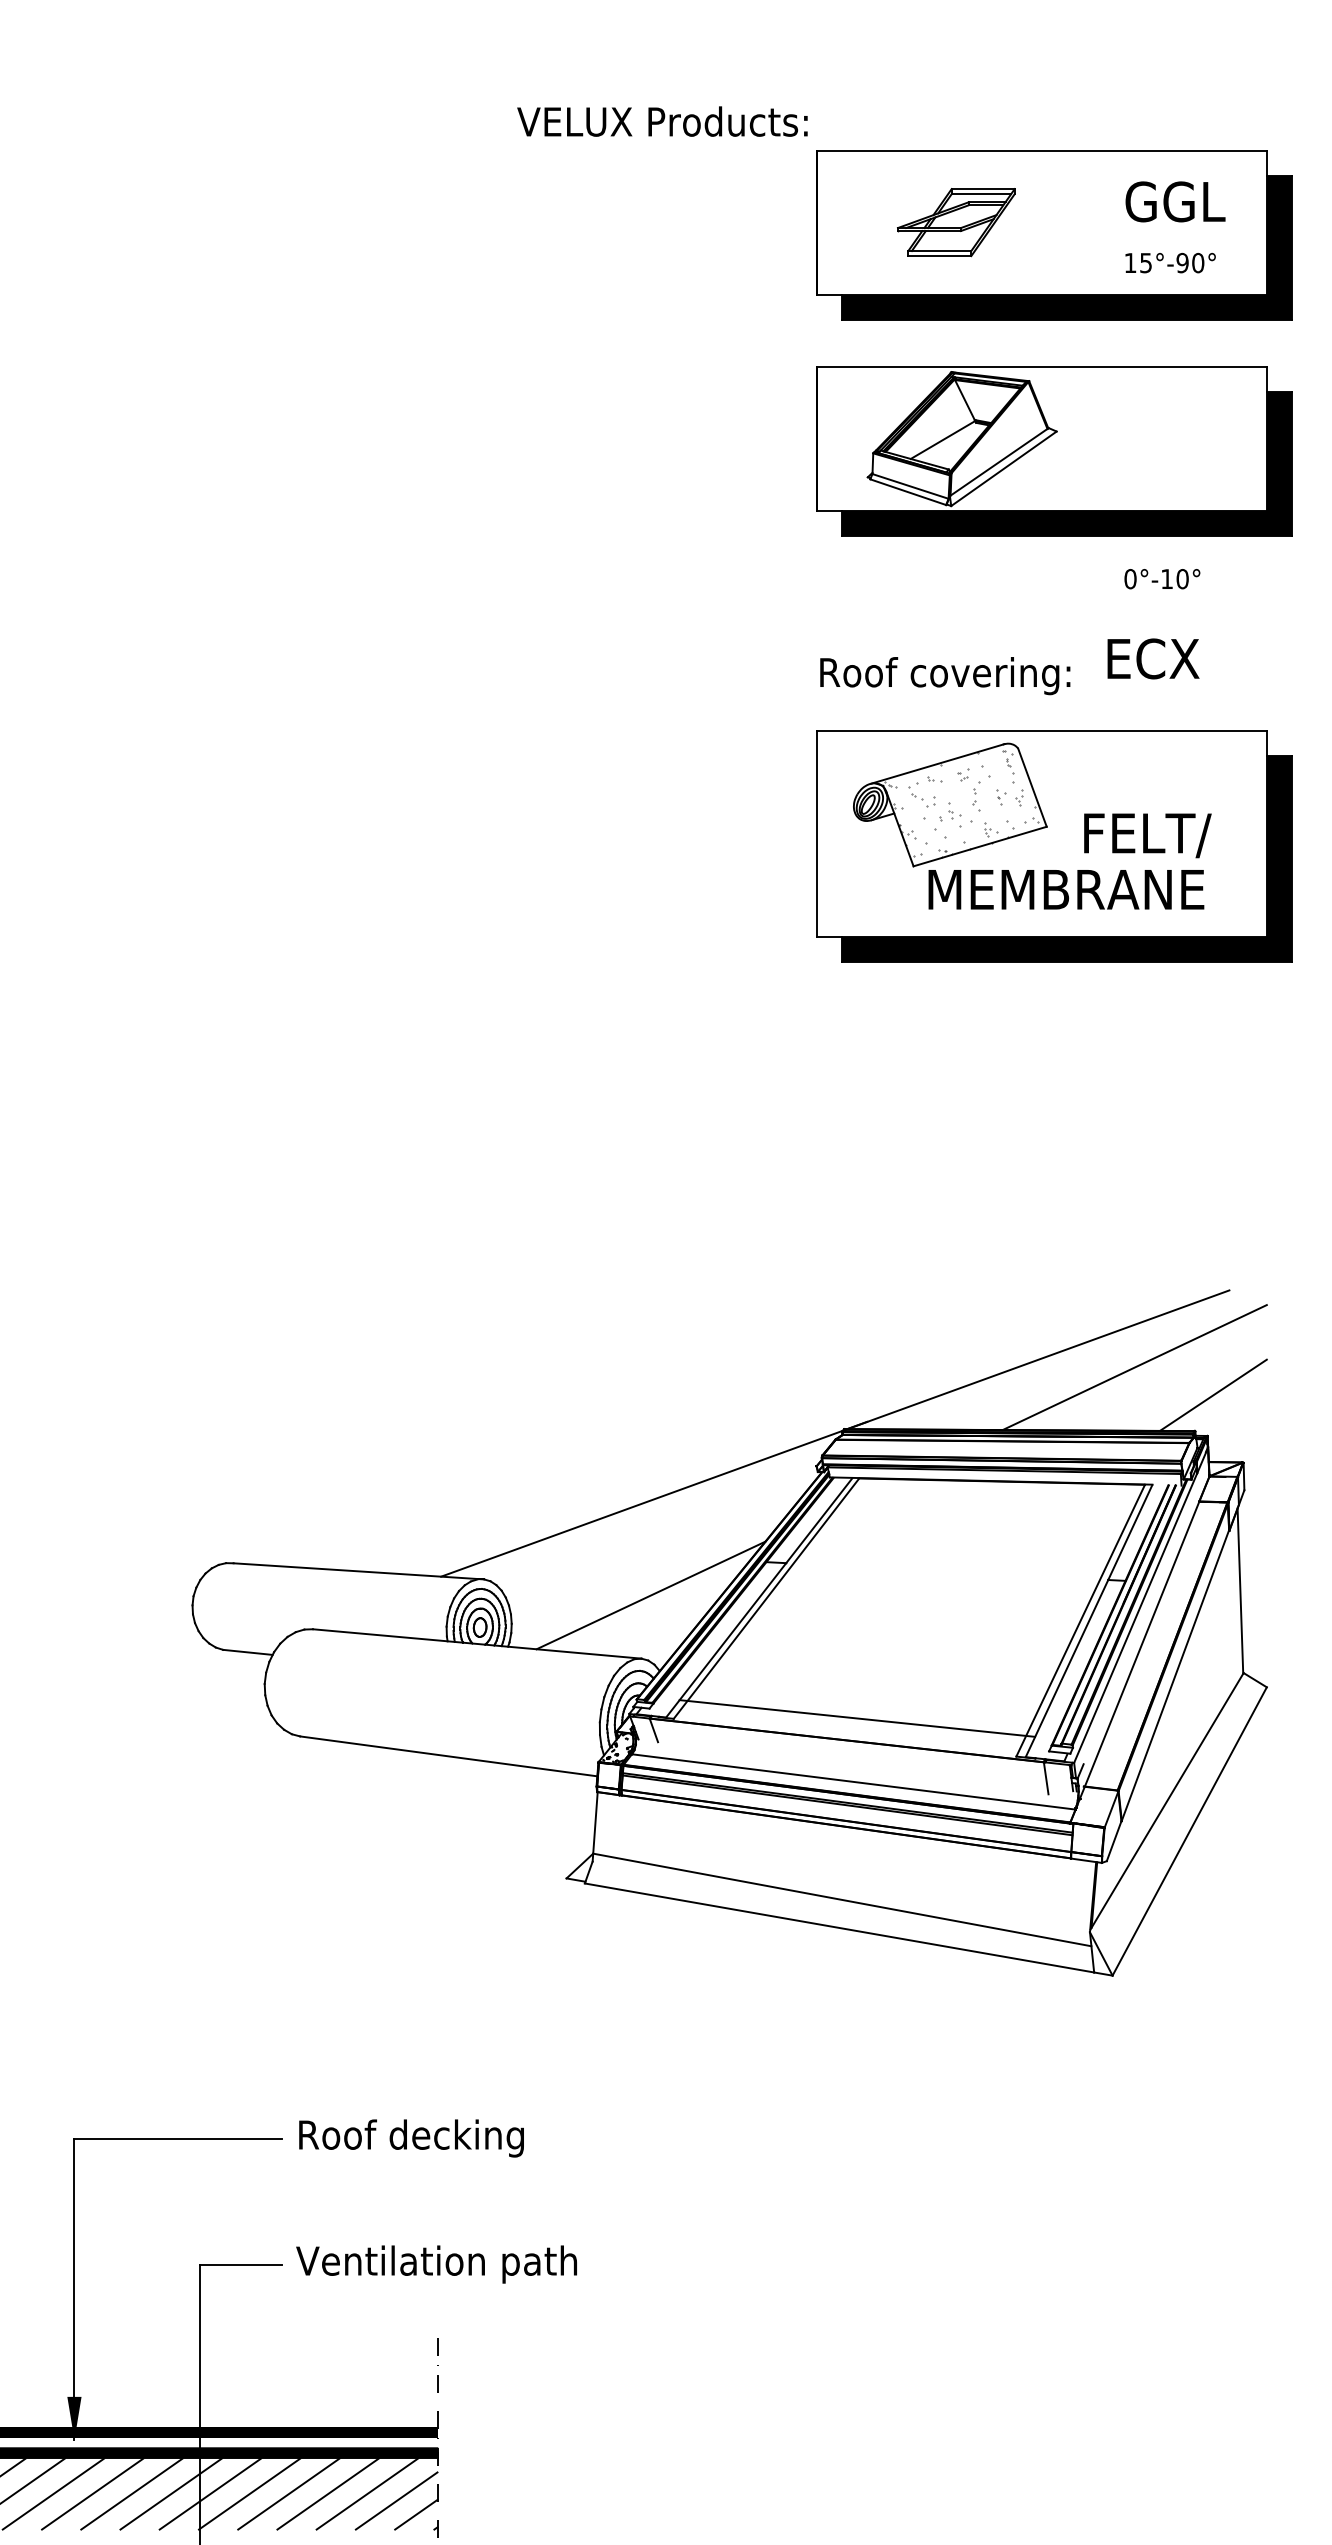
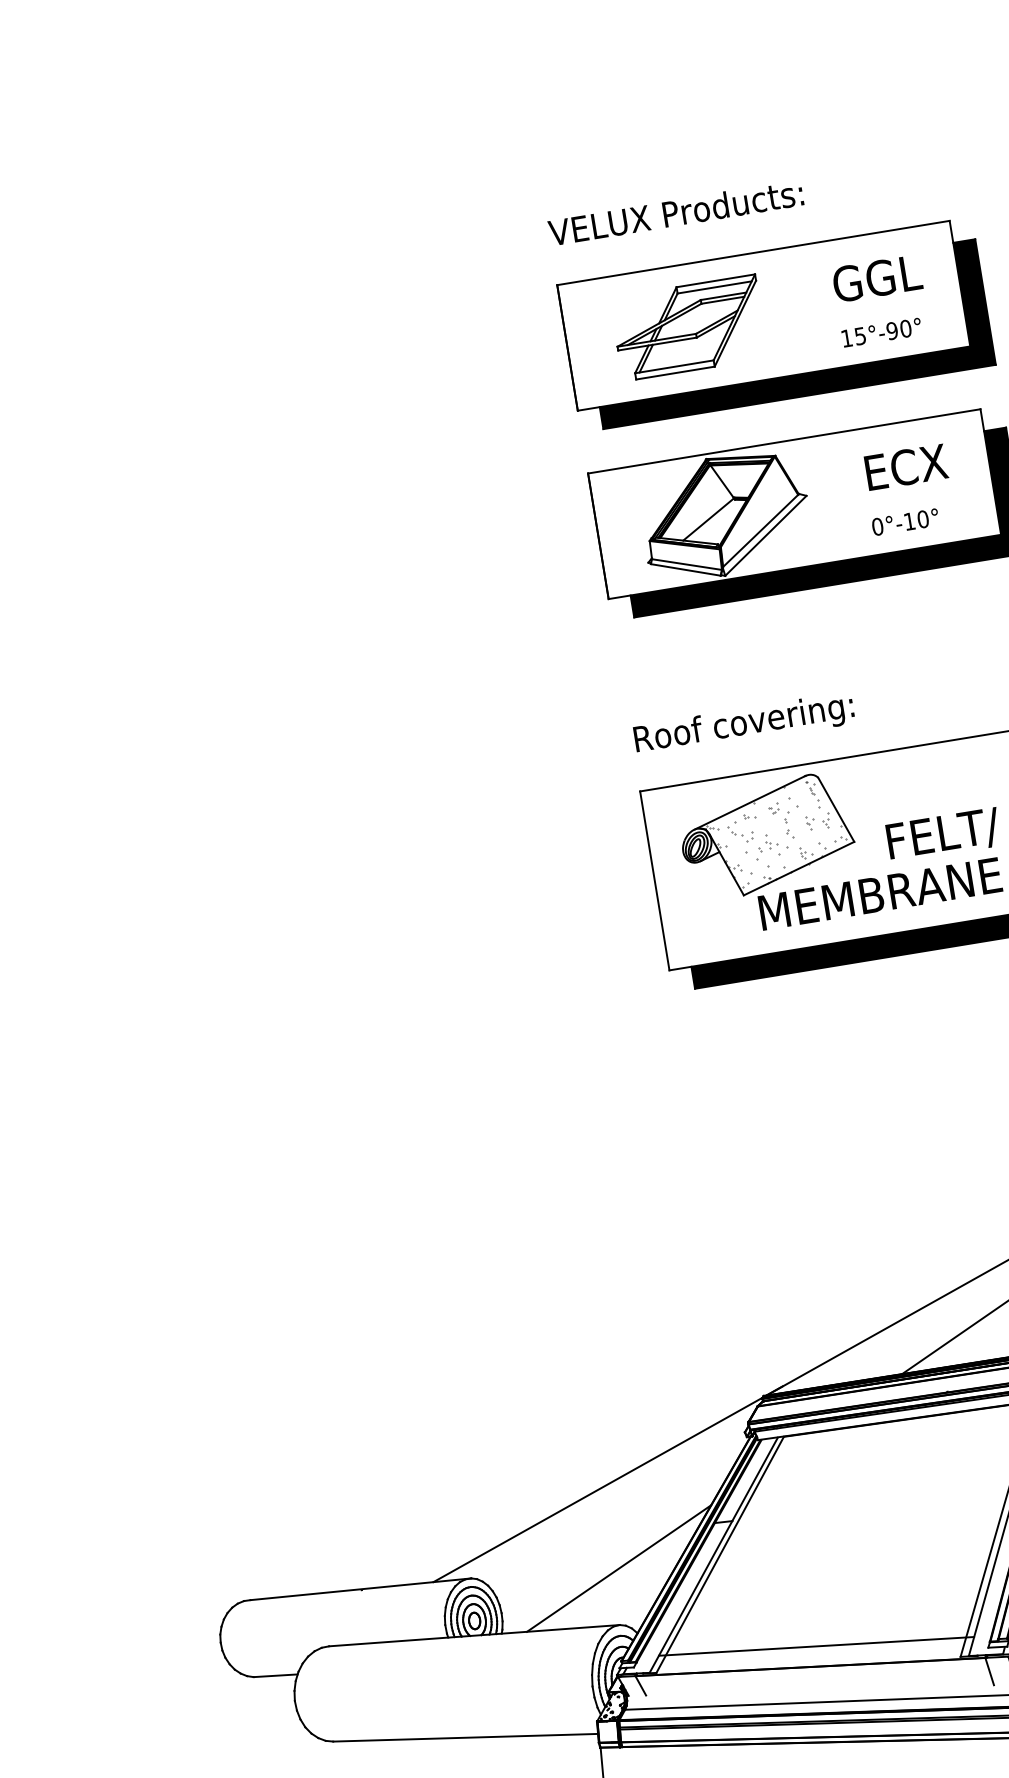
text: (662, 121) -> (675, 212), moved
part: (956, 222) -> (689, 327), size x1.43
text: (1162, 579) -> (905, 522), moved
text: (1153, 658) -> (906, 466), moved

